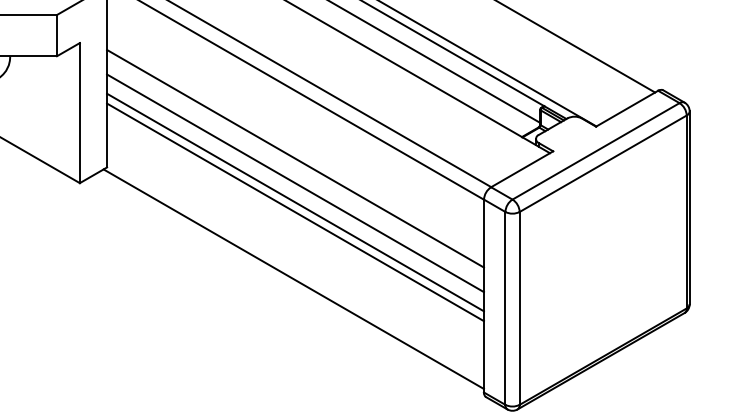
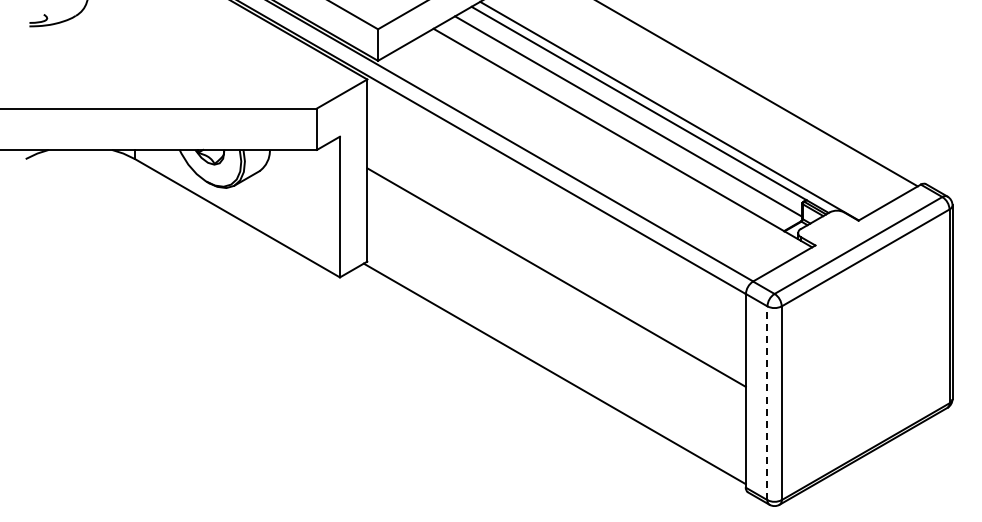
line: (295, 158) -> (556, 252), removed
line: (295, 202) -> (556, 296), removed
line: (295, 212) -> (556, 306), removed
line: (505, 308) -> (767, 403), solid -> dashed

